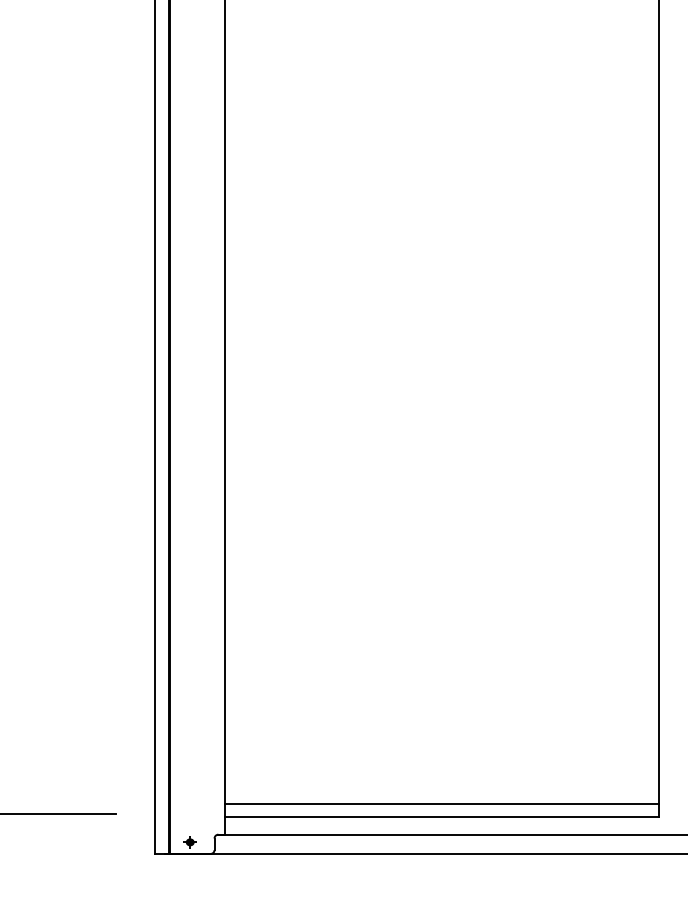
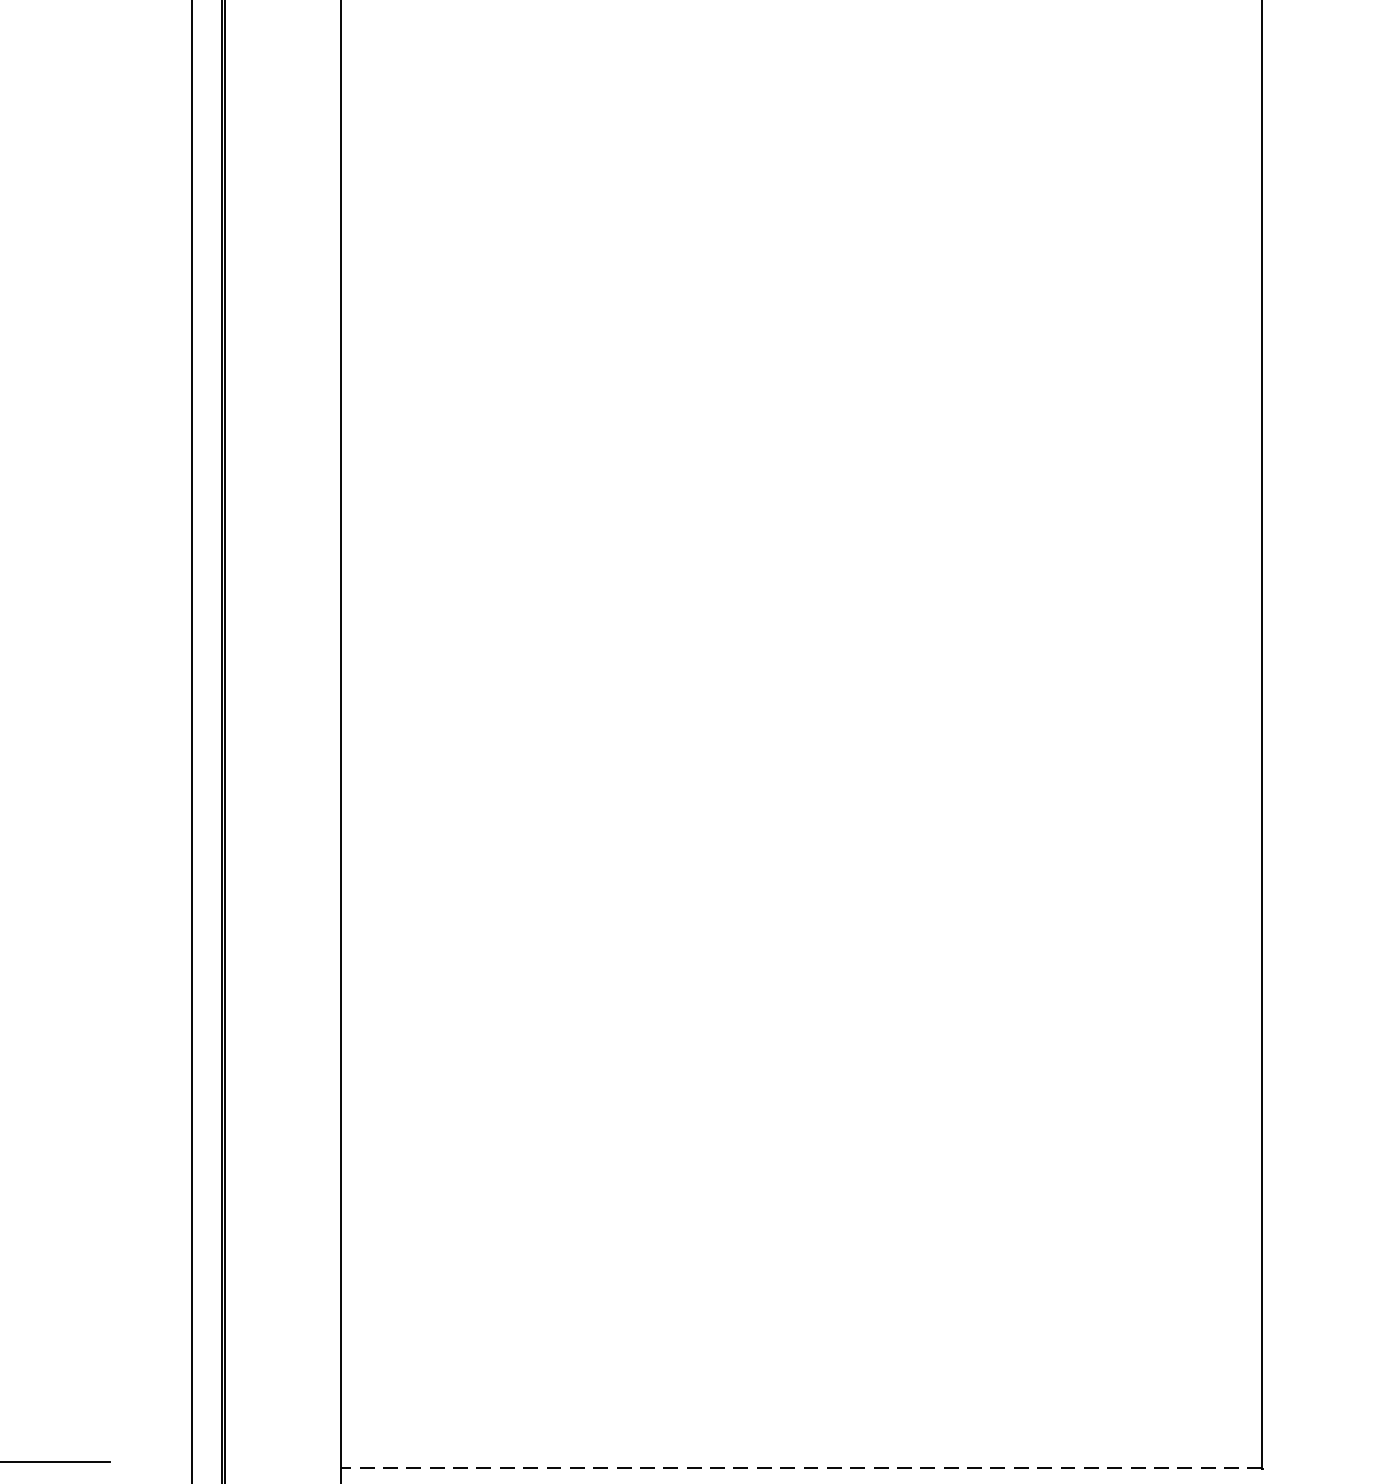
line: (441, 803) -> (801, 1439), removed
line: (441, 816) -> (801, 1467), solid -> dashed

